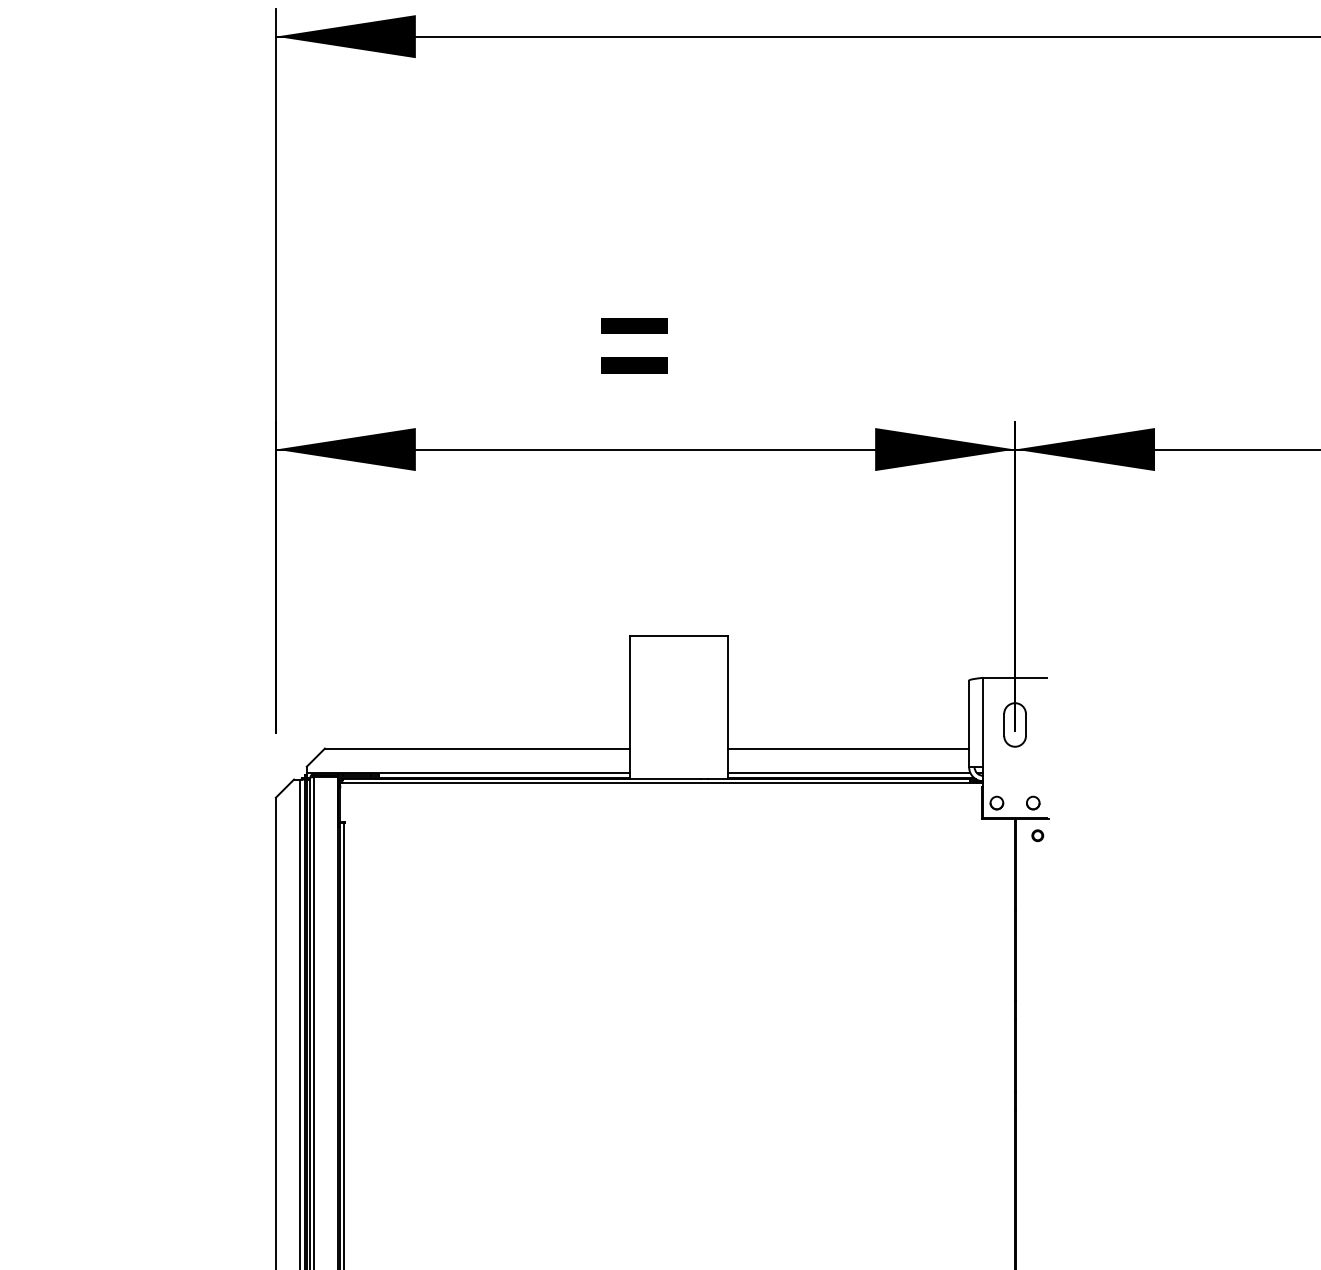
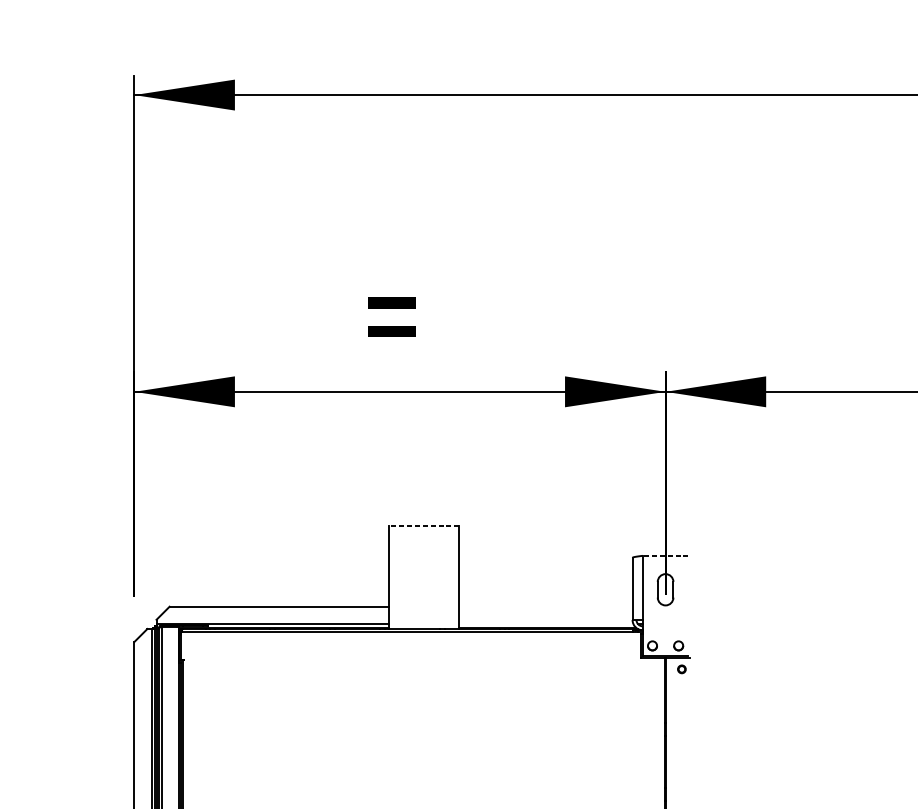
line: (678, 635) -> (423, 525), solid -> dashed
line: (1015, 677) -> (665, 555), solid -> dashed
line: (848, 748) -> (545, 606), removed
line: (849, 773) -> (546, 624), removed

